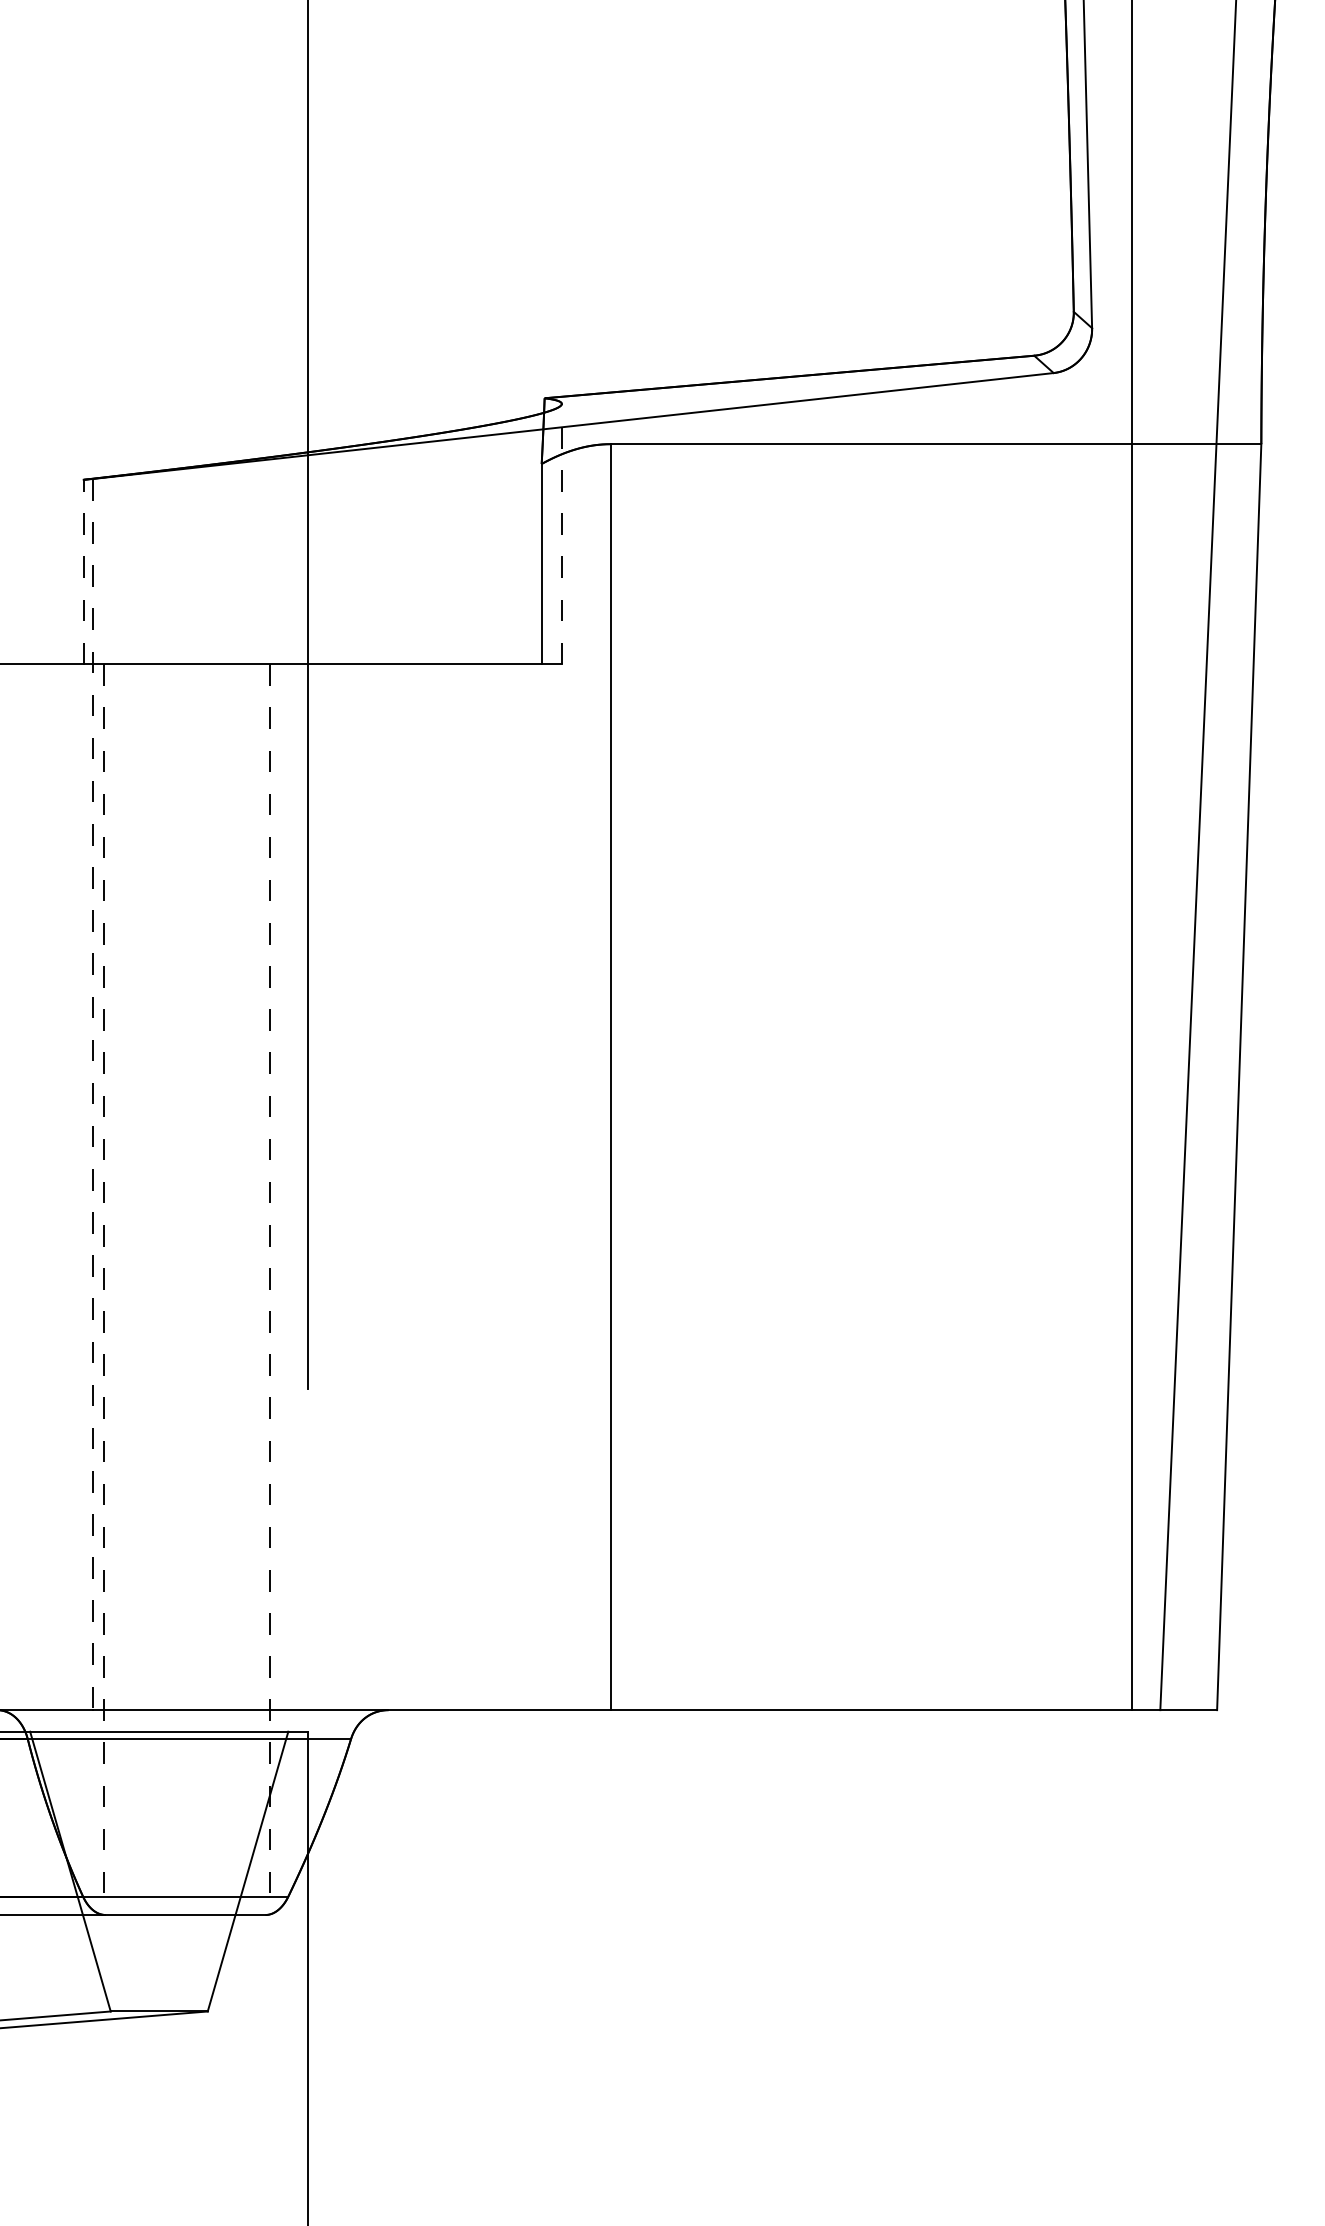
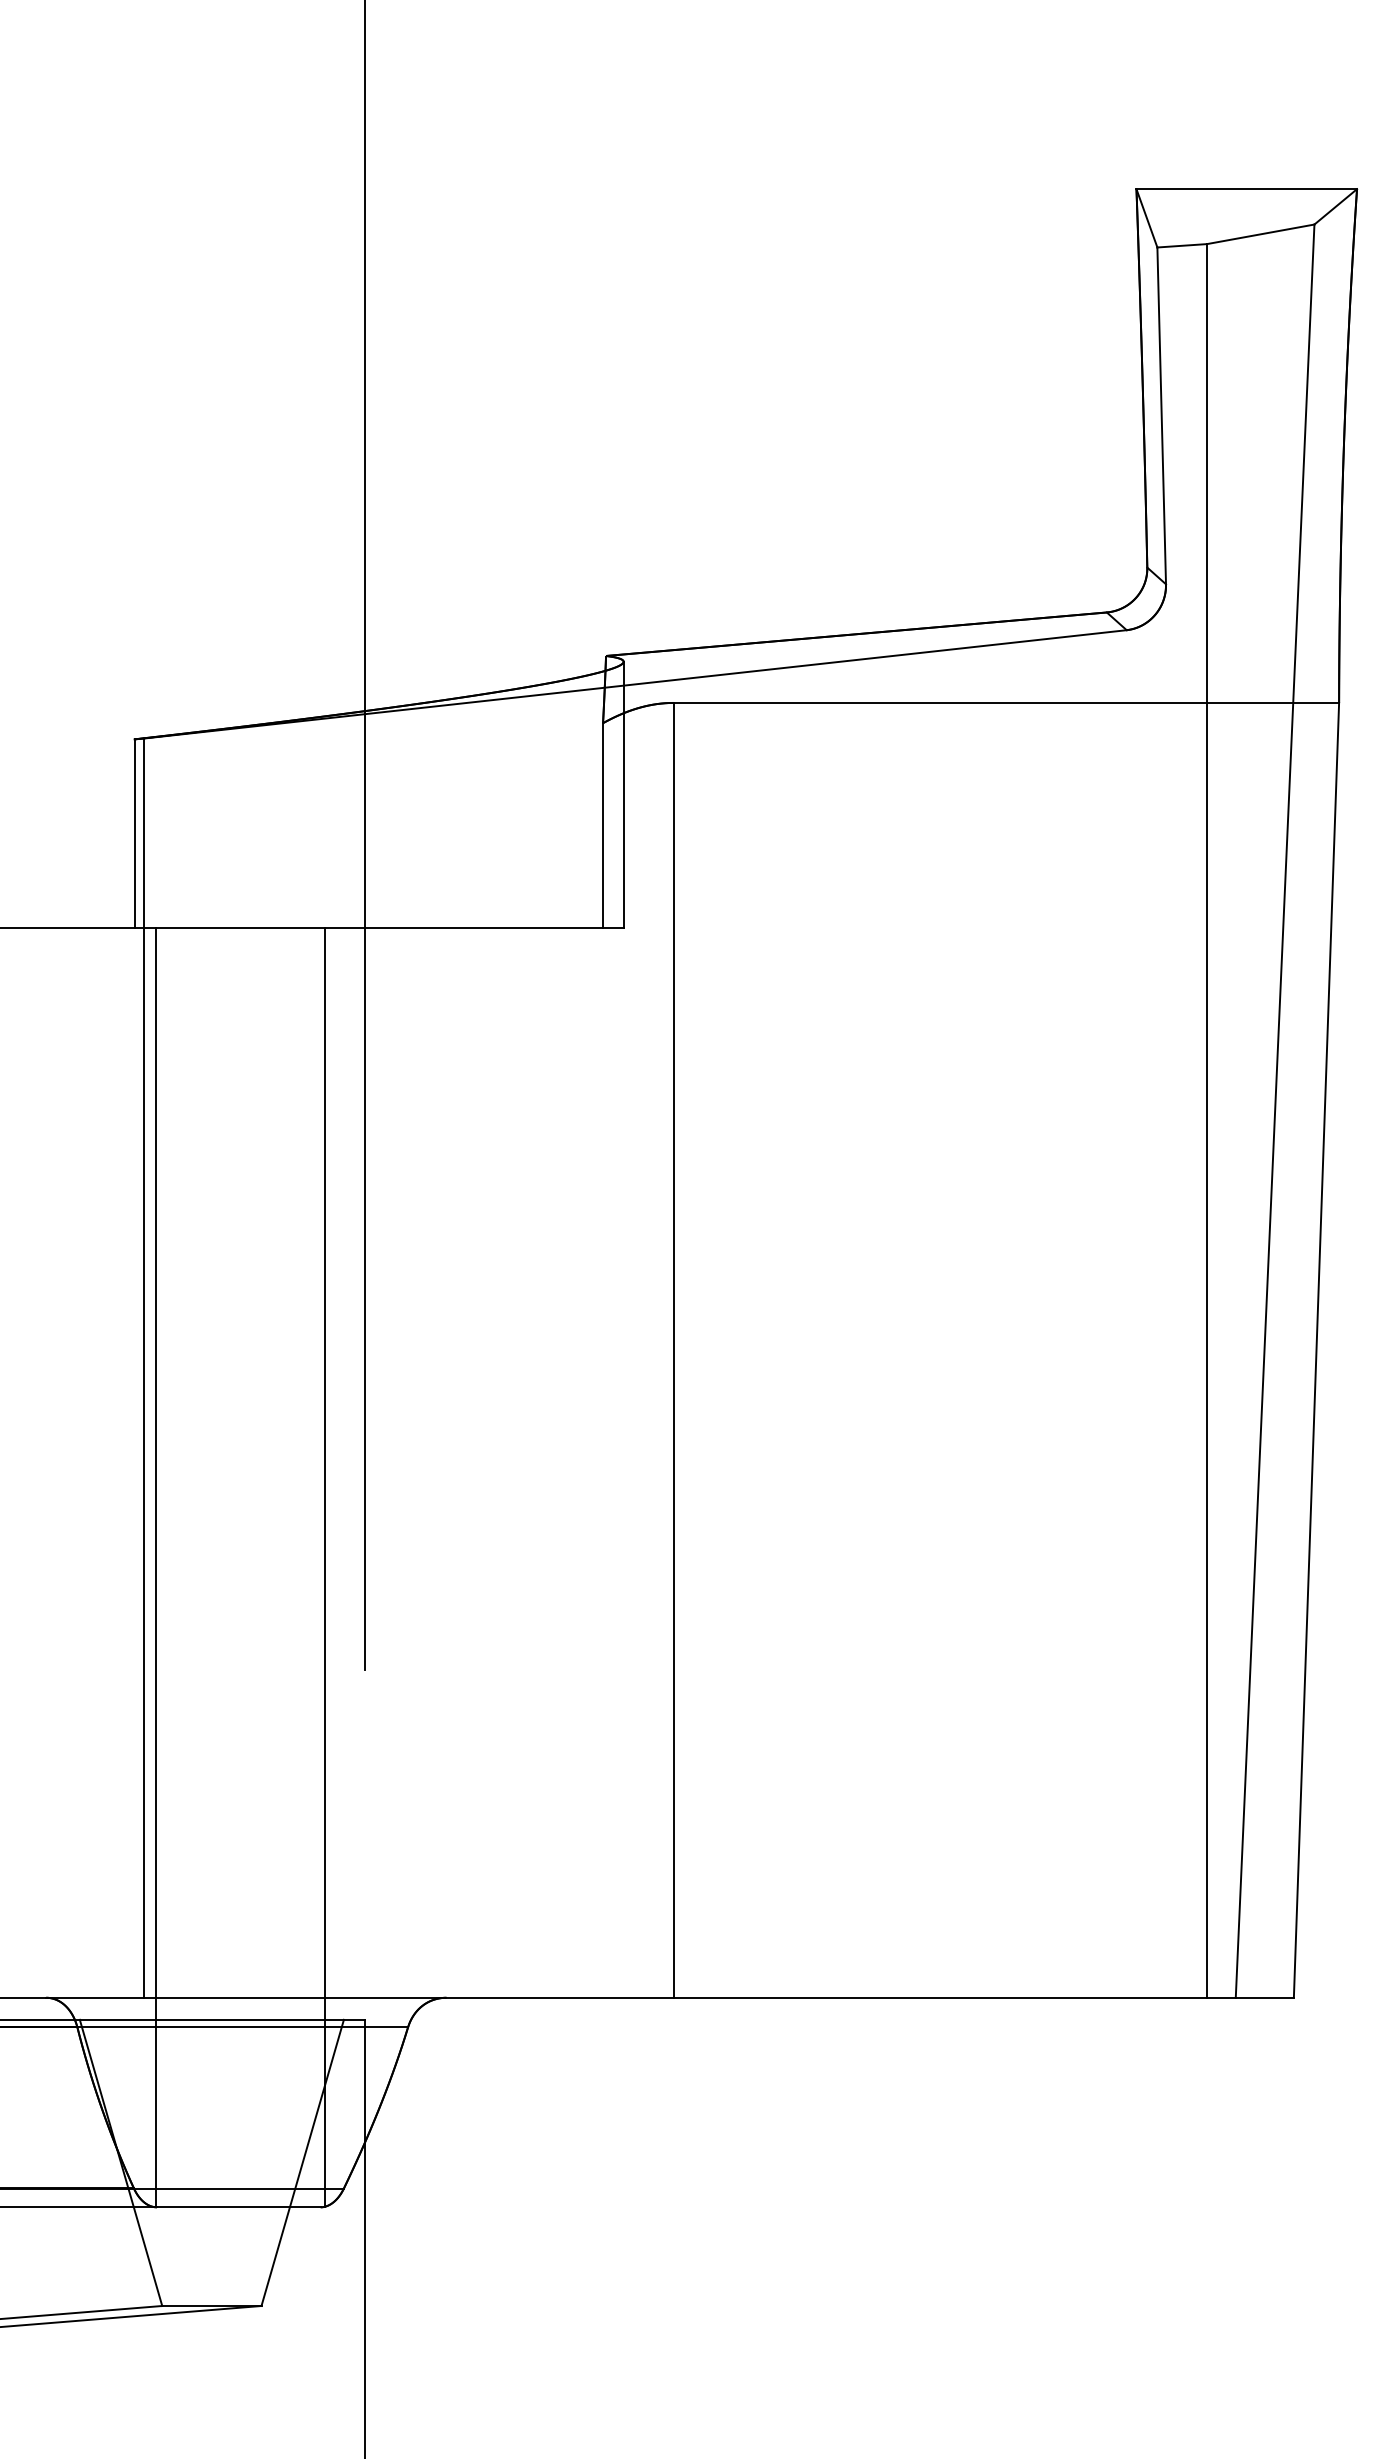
line: (561, 533) -> (623, 794), dashed -> solid
line: (83, 571) -> (134, 833), dashed -> solid
line: (92, 1094) -> (143, 1368), dashed -> solid
line: (104, 1289) -> (155, 1567), dashed -> solid
line: (270, 1289) -> (325, 1567), dashed -> solid

